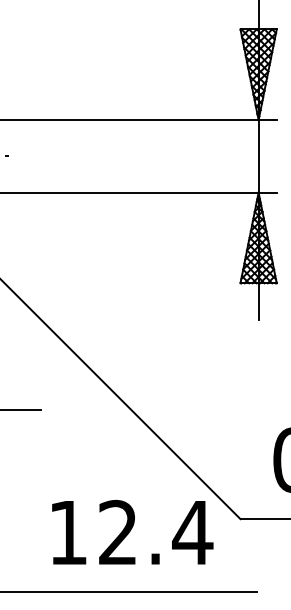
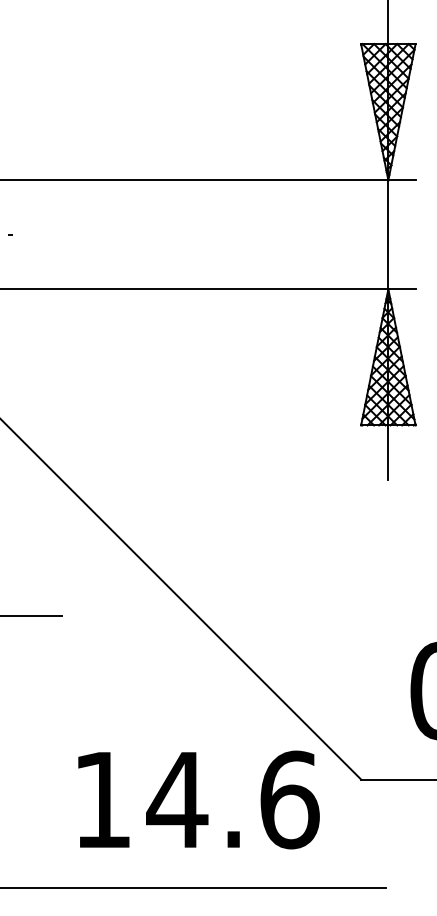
text: (155, 532) -> (233, 799), 12.4 -> 14.6

